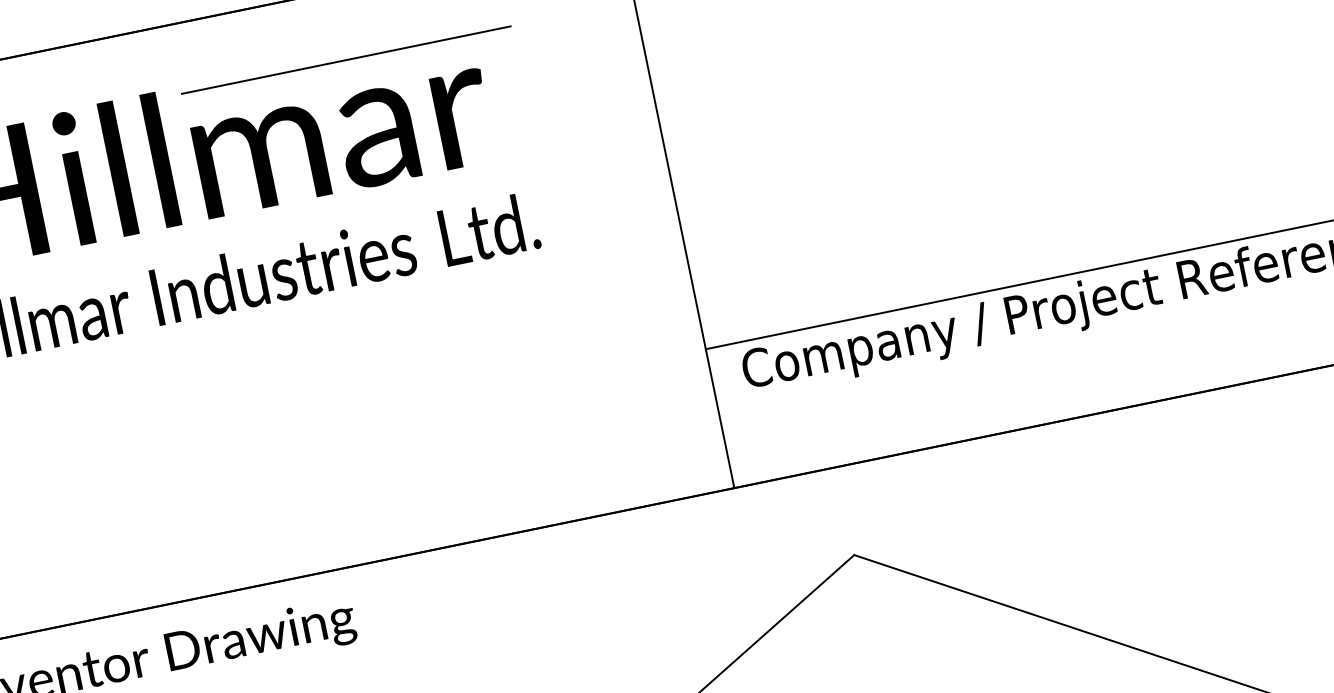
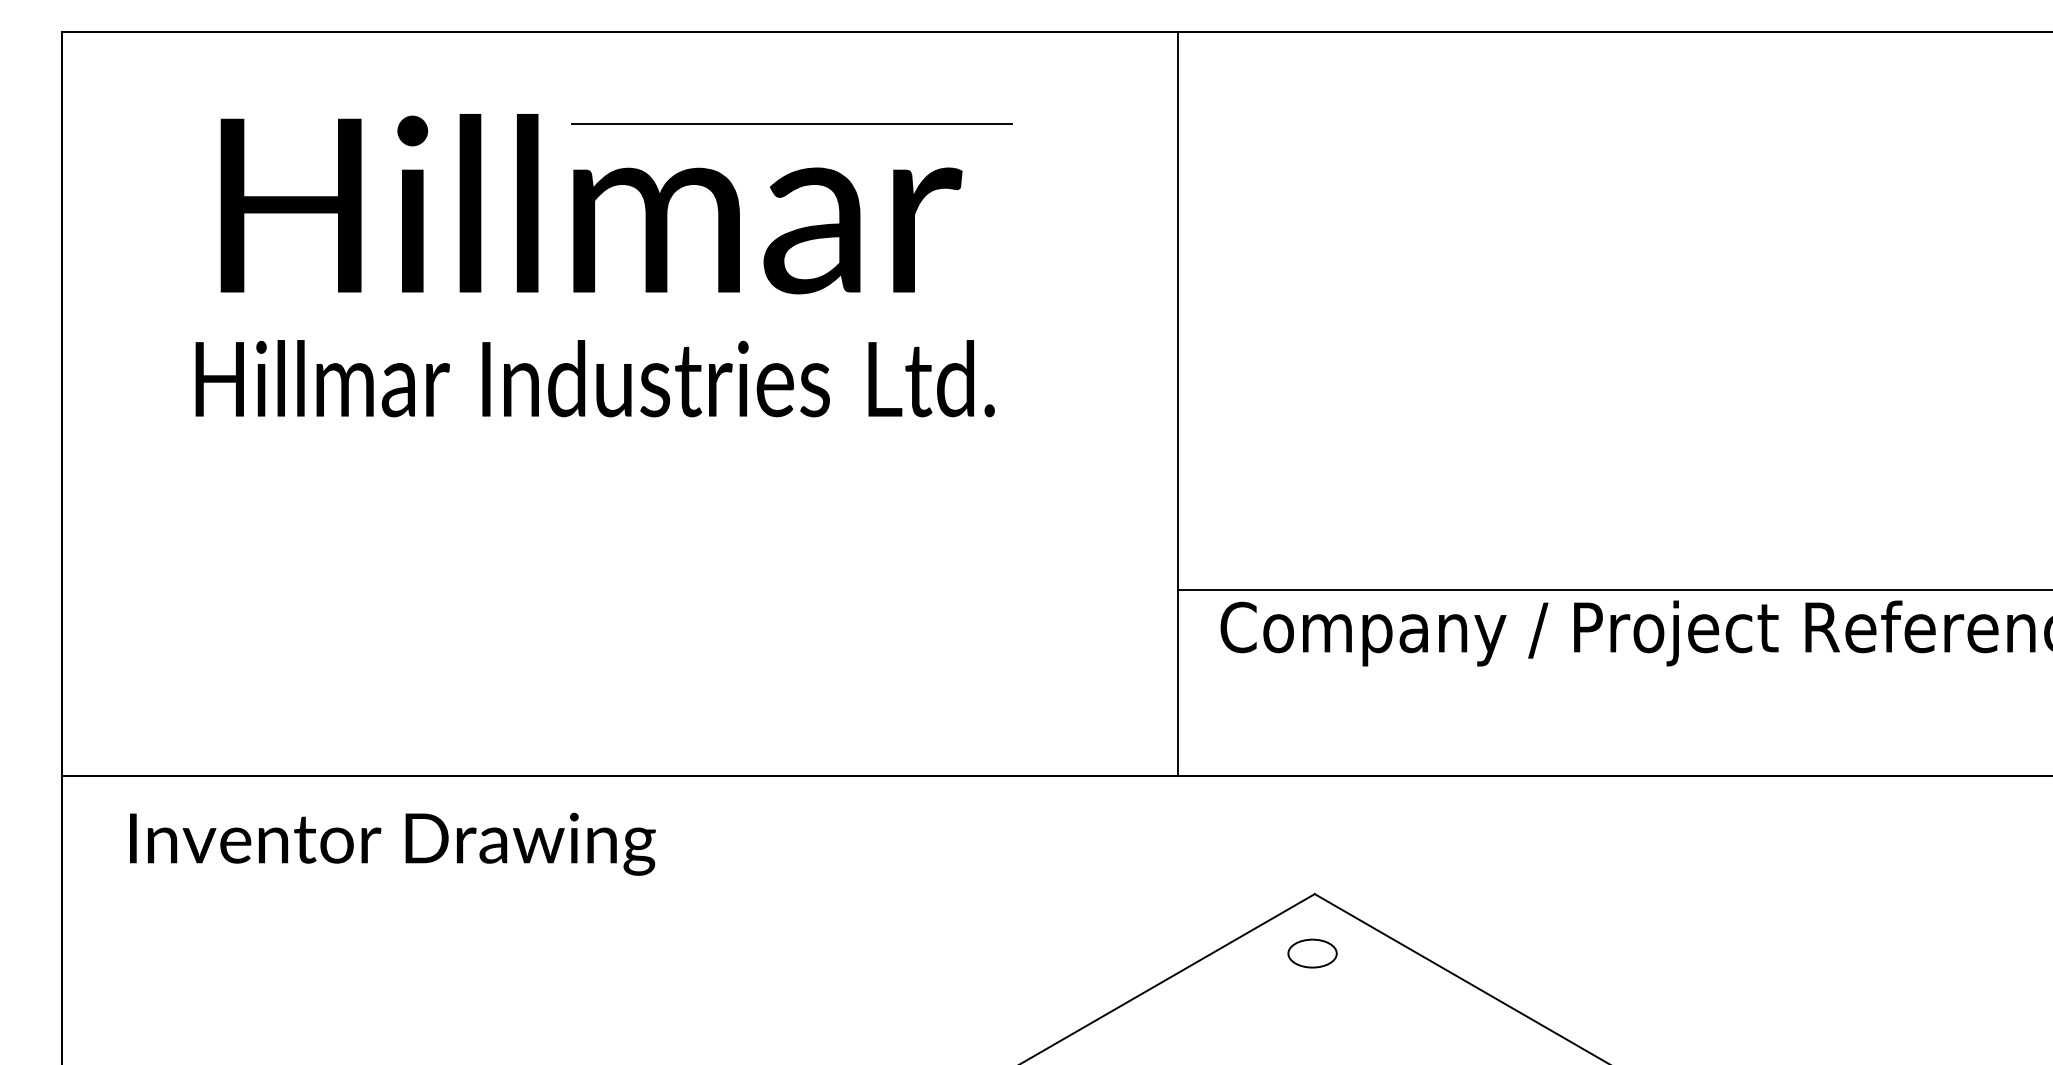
part: (861, 599) -> (1312, 953), added

